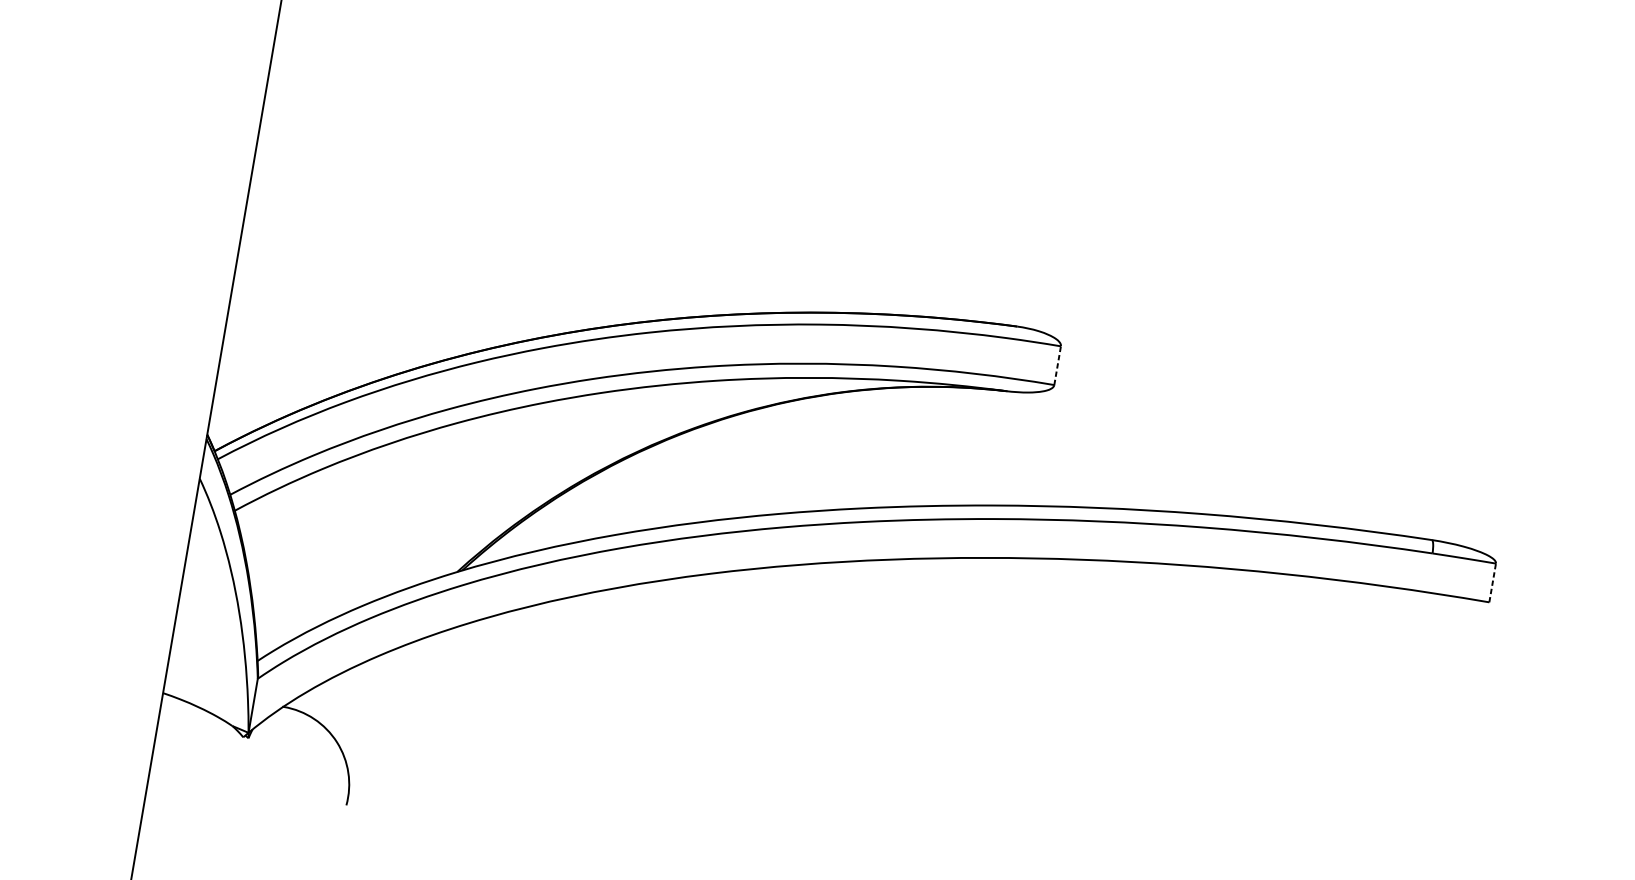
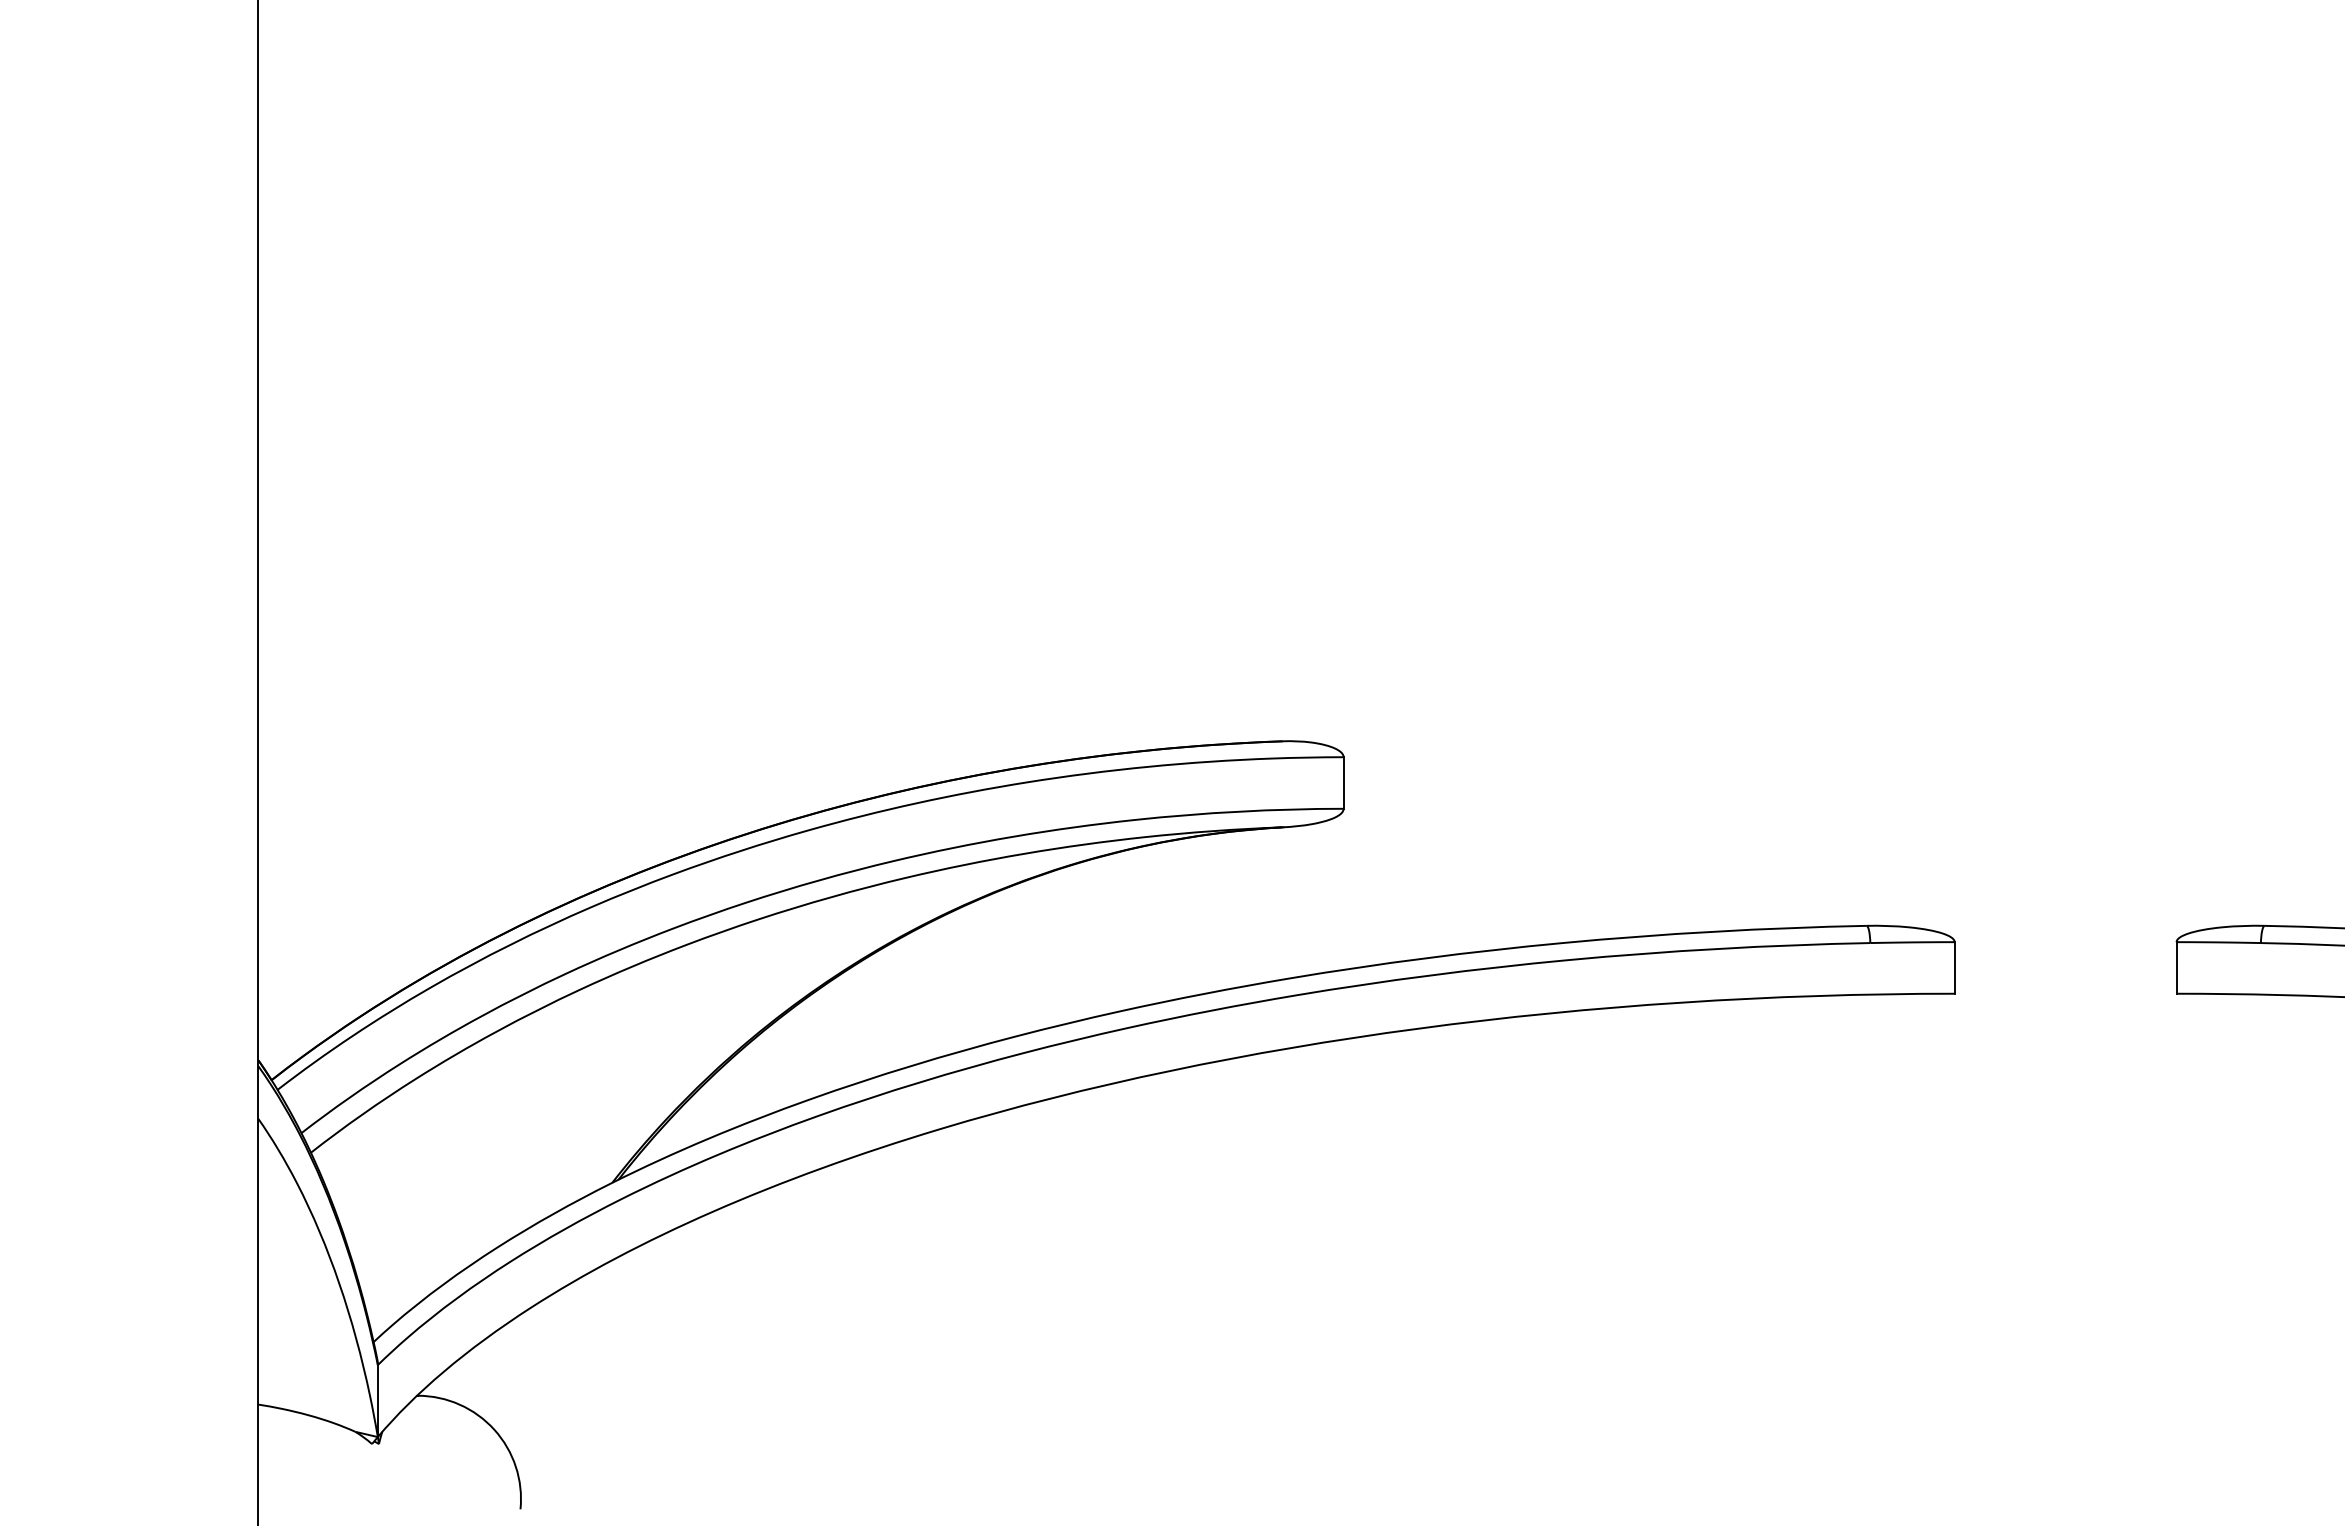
line: (1057, 366) -> (1343, 783), dashed -> solid
line: (1492, 582) -> (1954, 967), dashed -> solid

